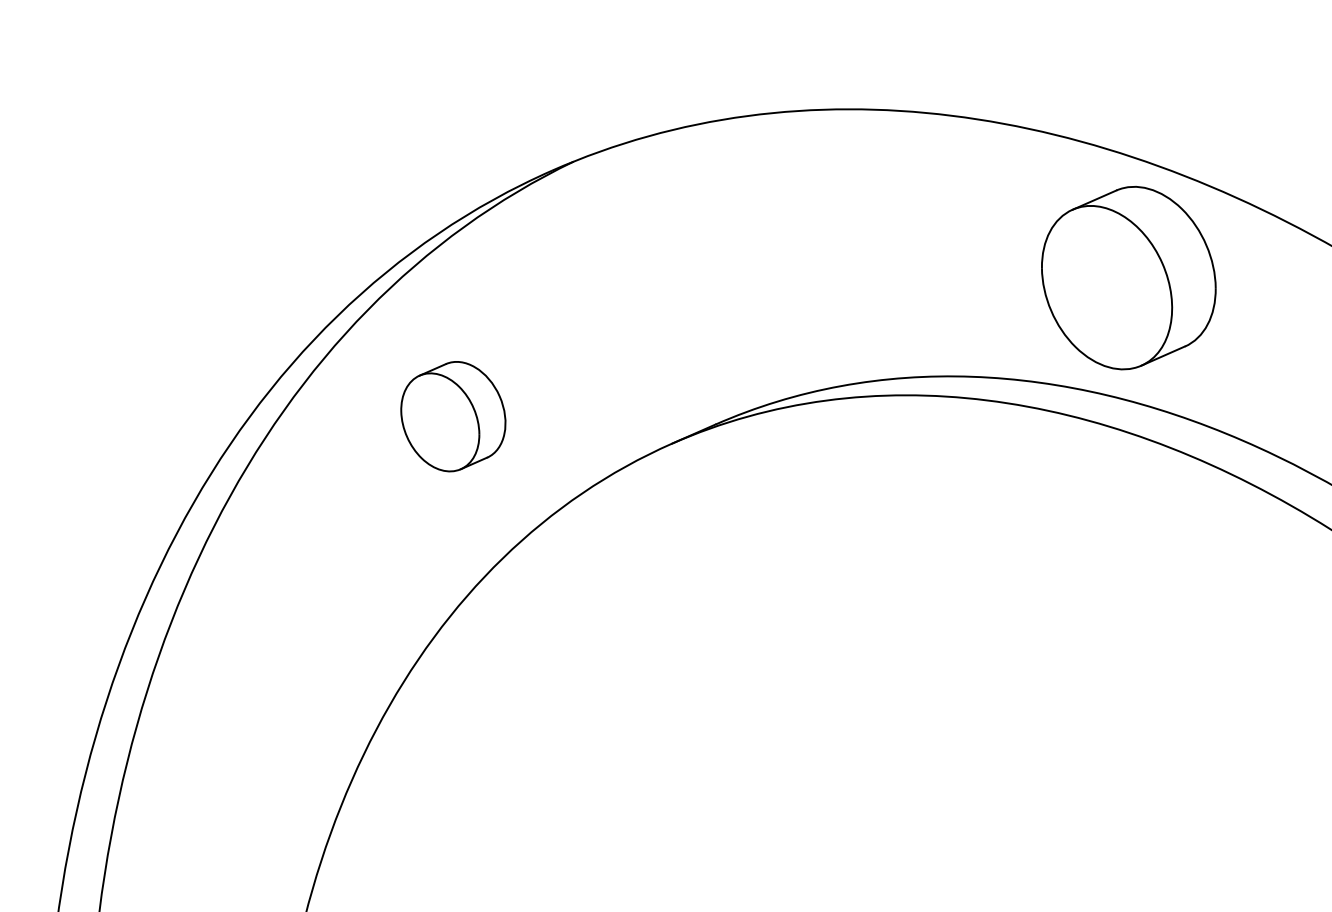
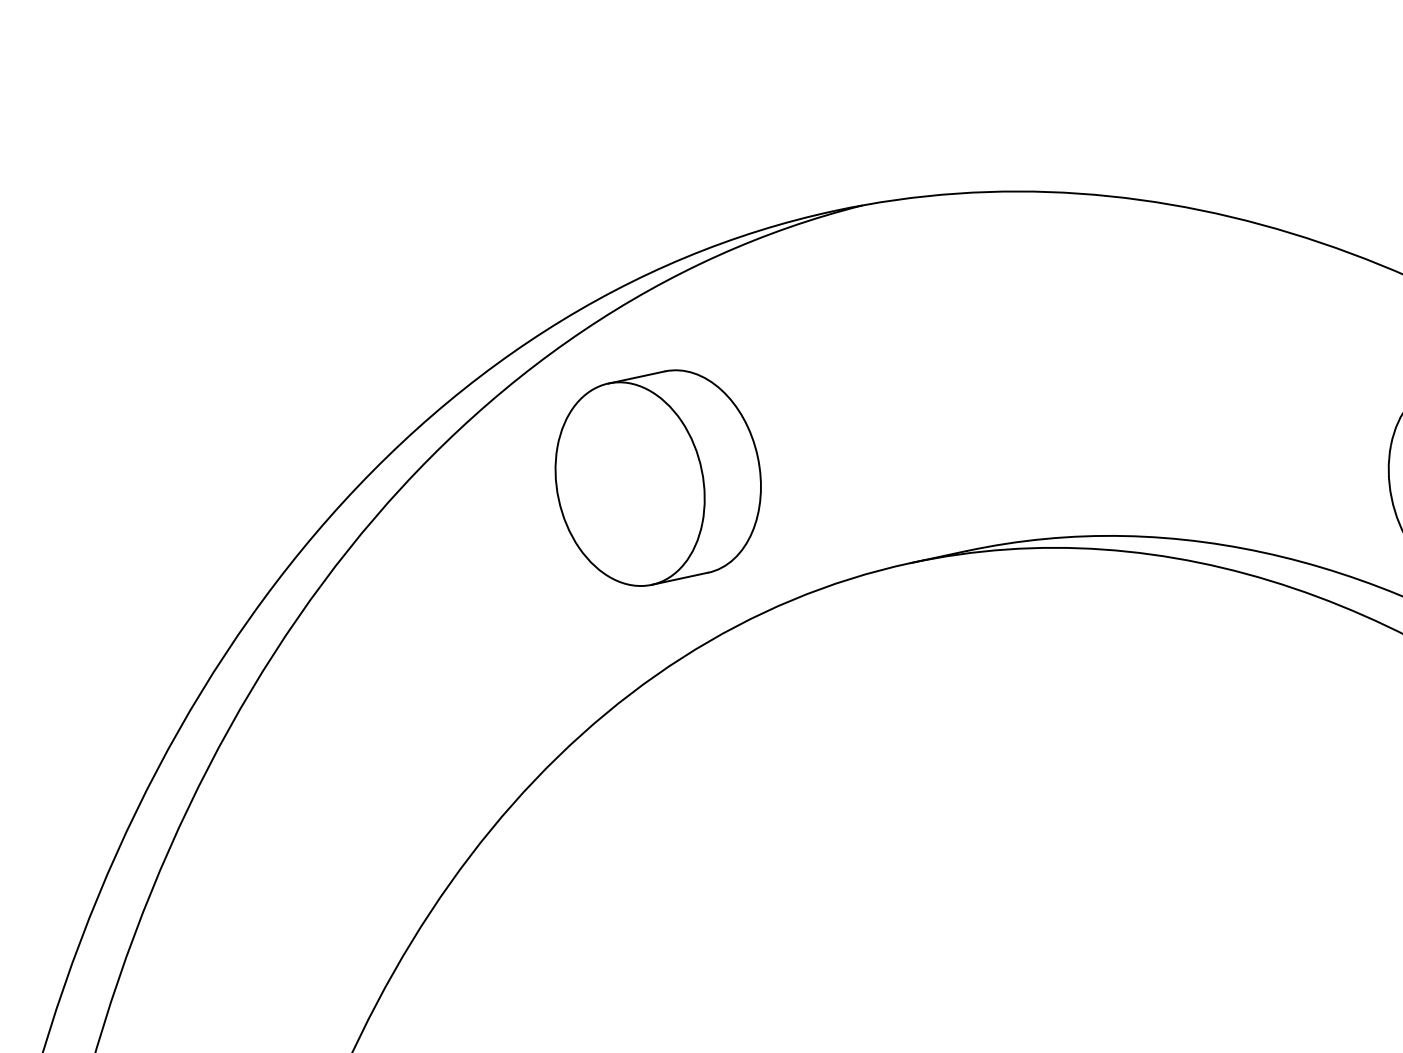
part: (453, 416) -> (658, 477), size x1.67

